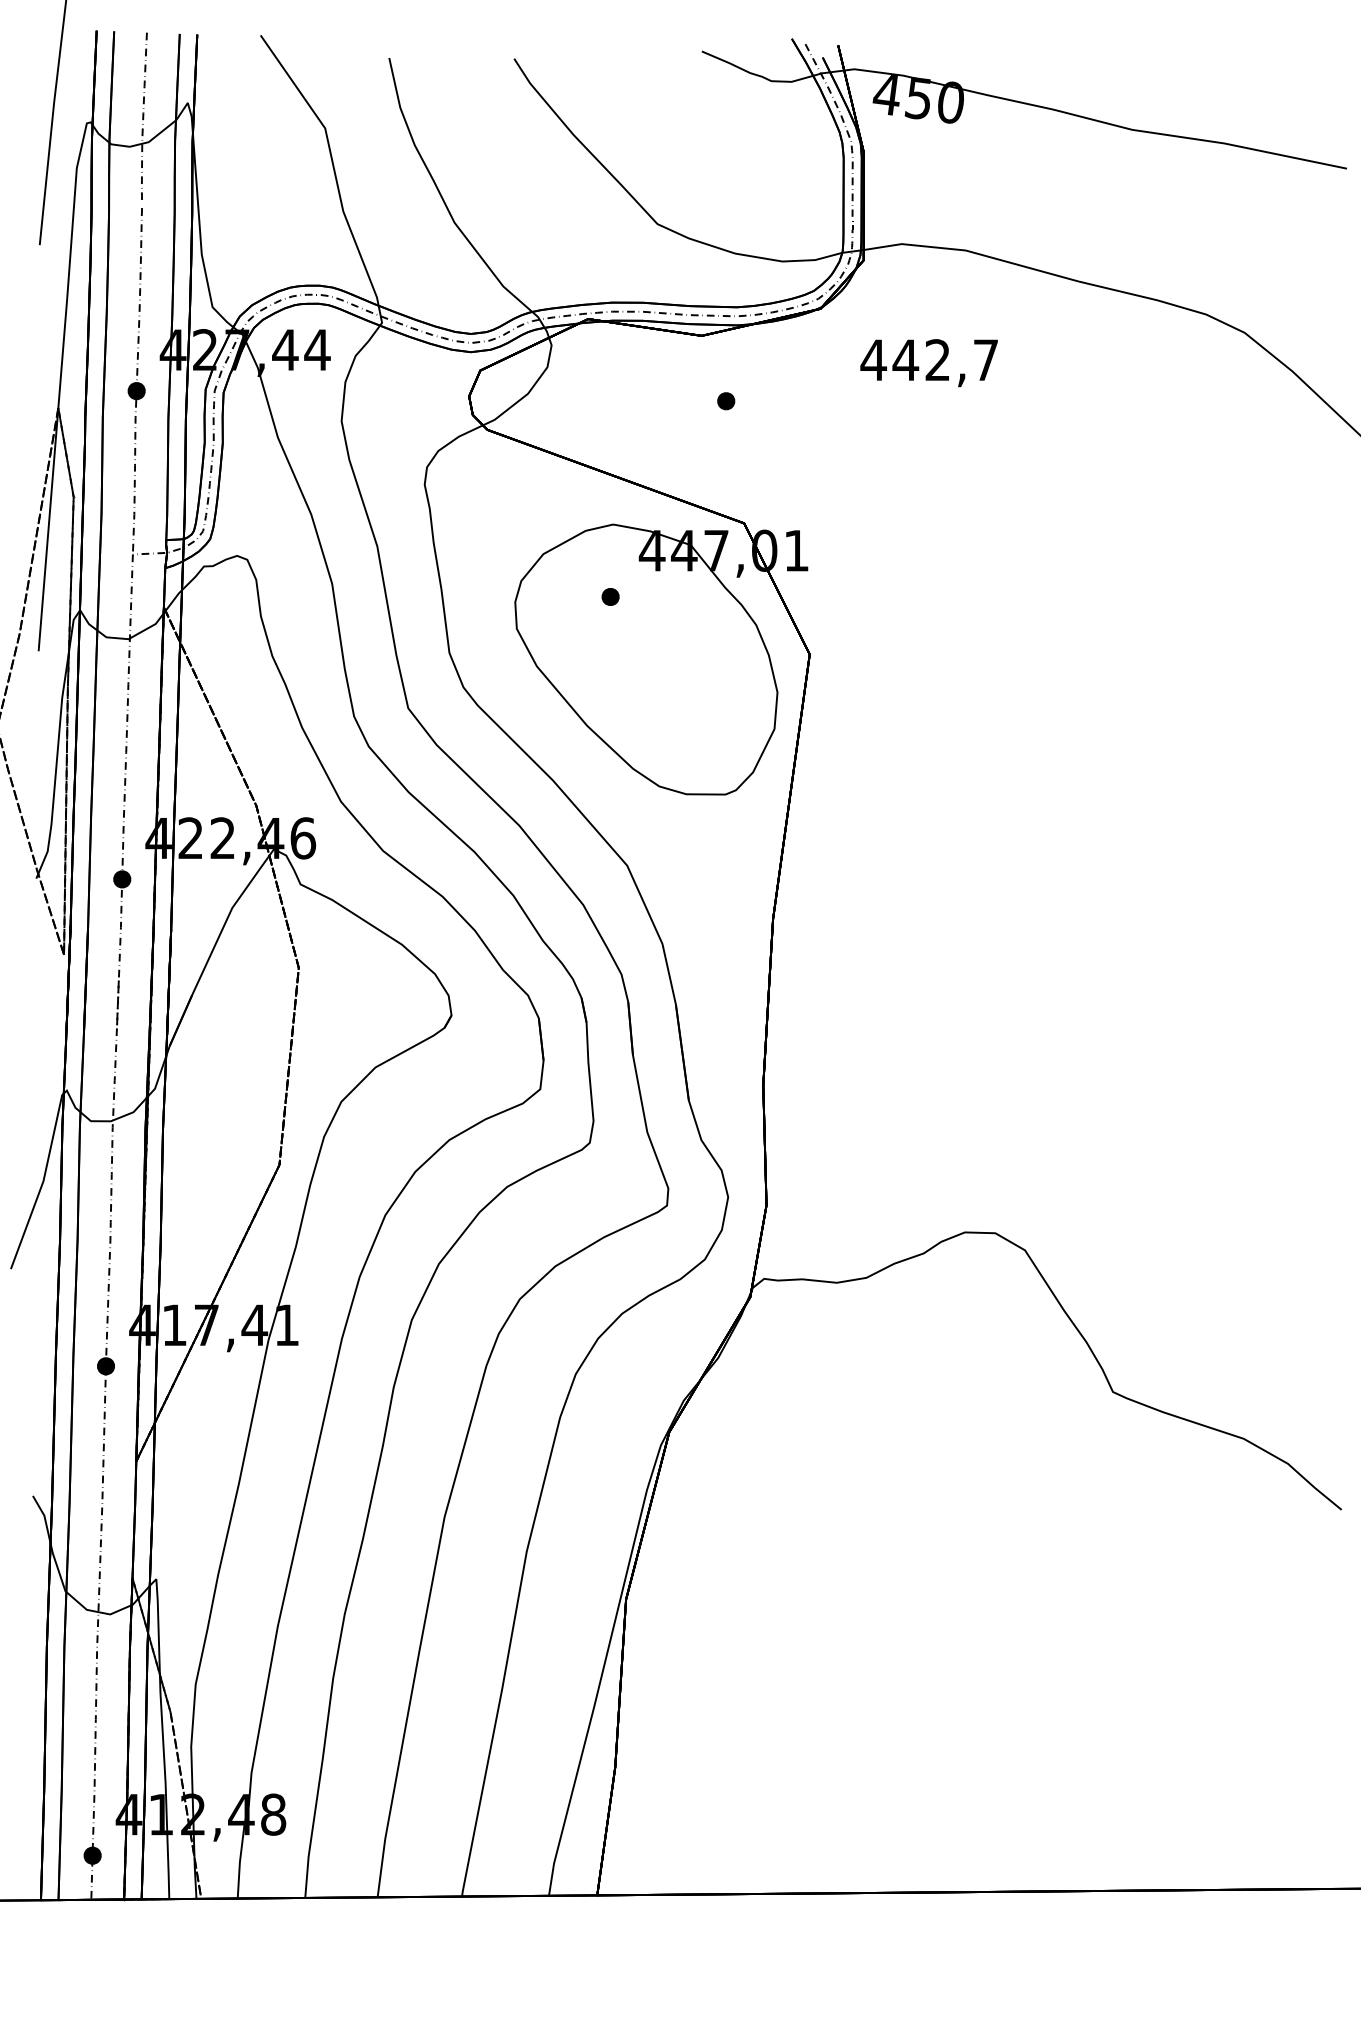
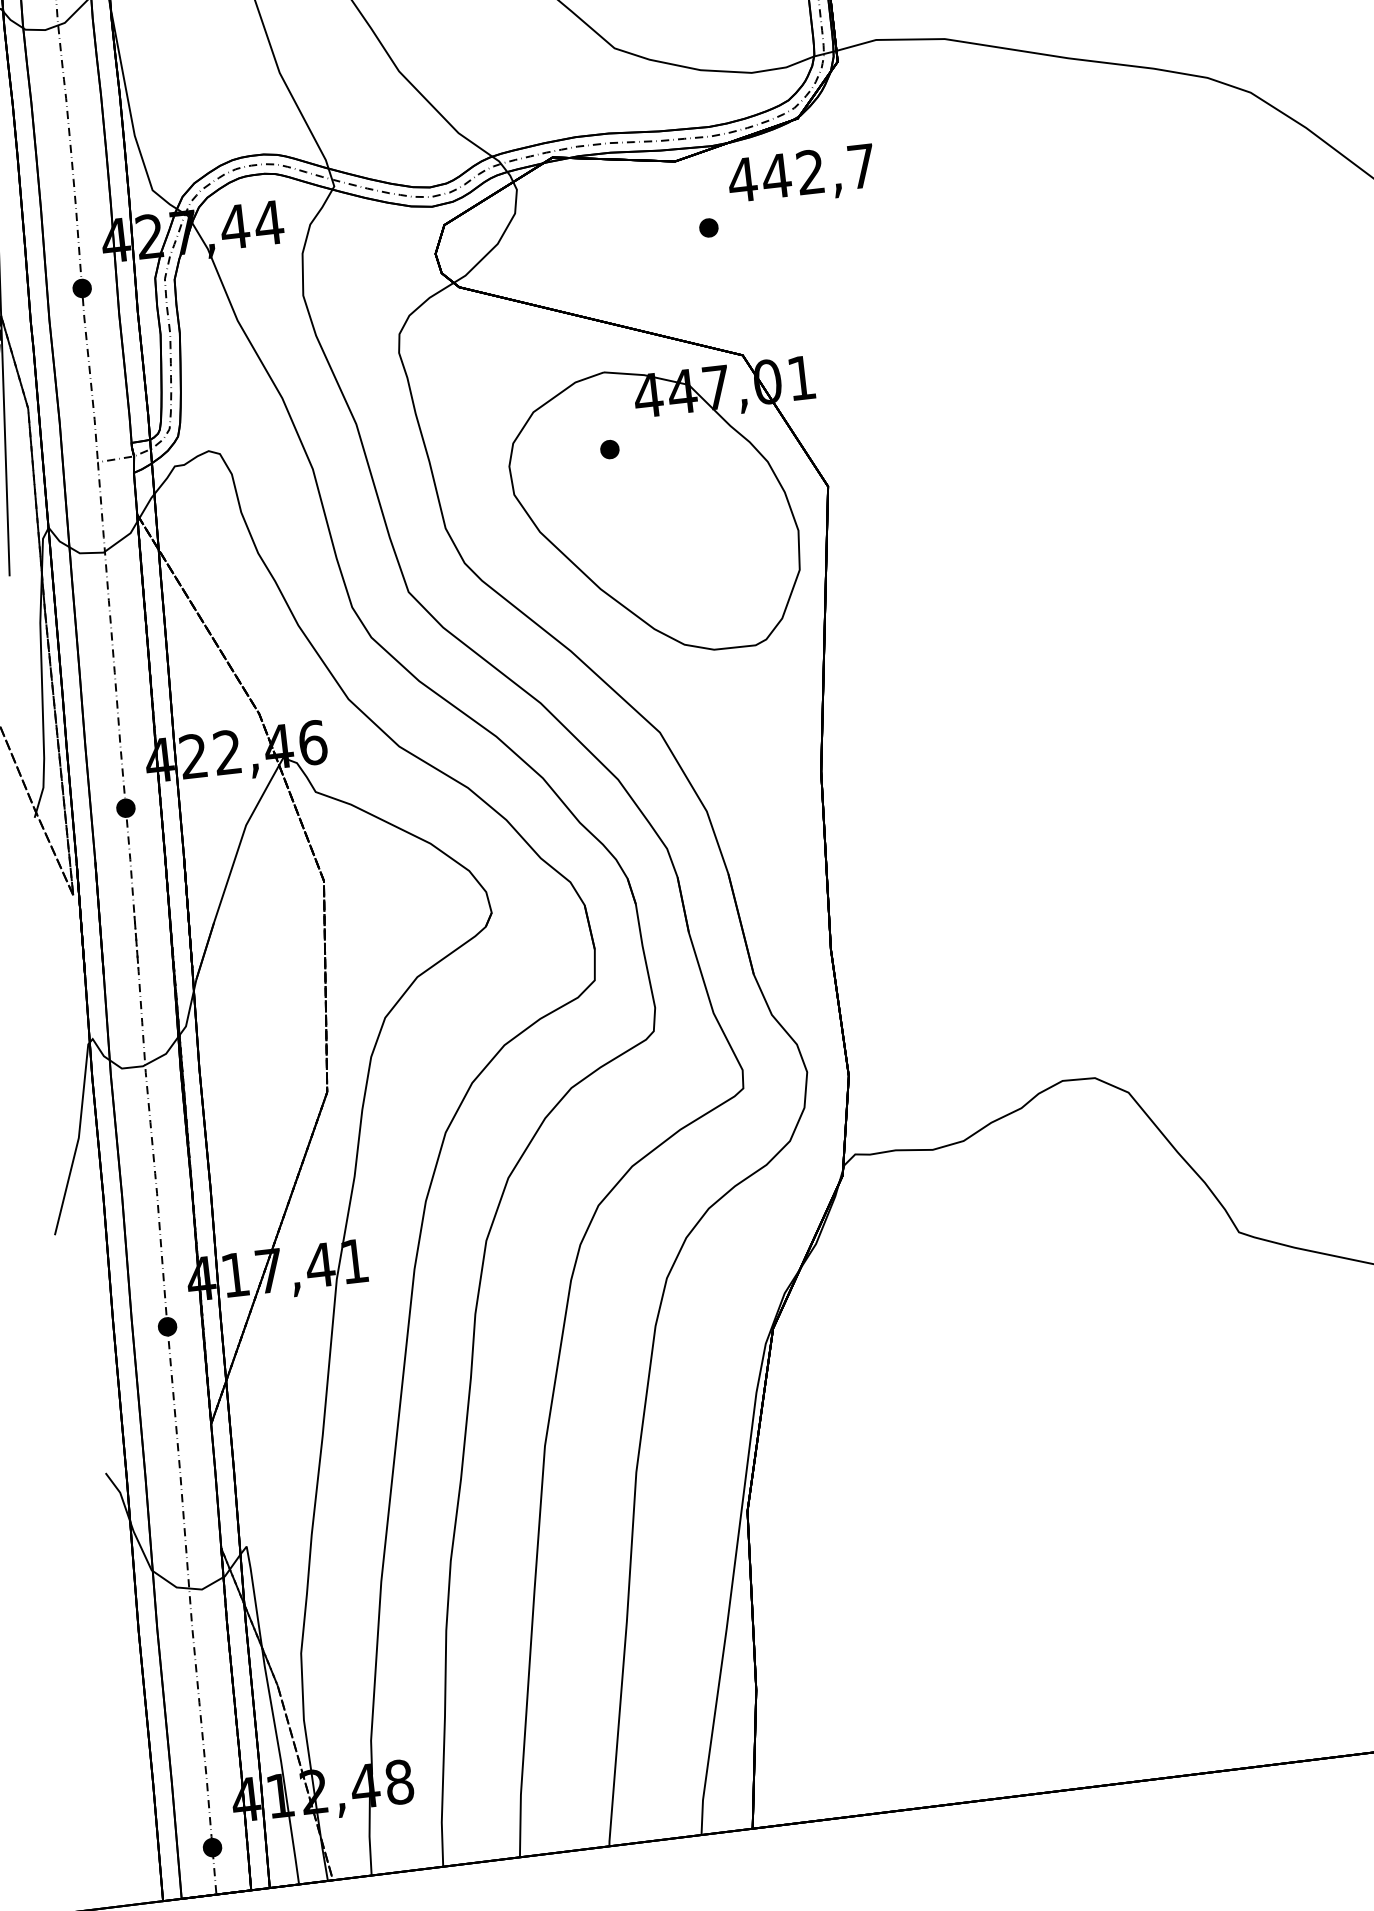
text: (928, 363) -> (801, 176), moved

